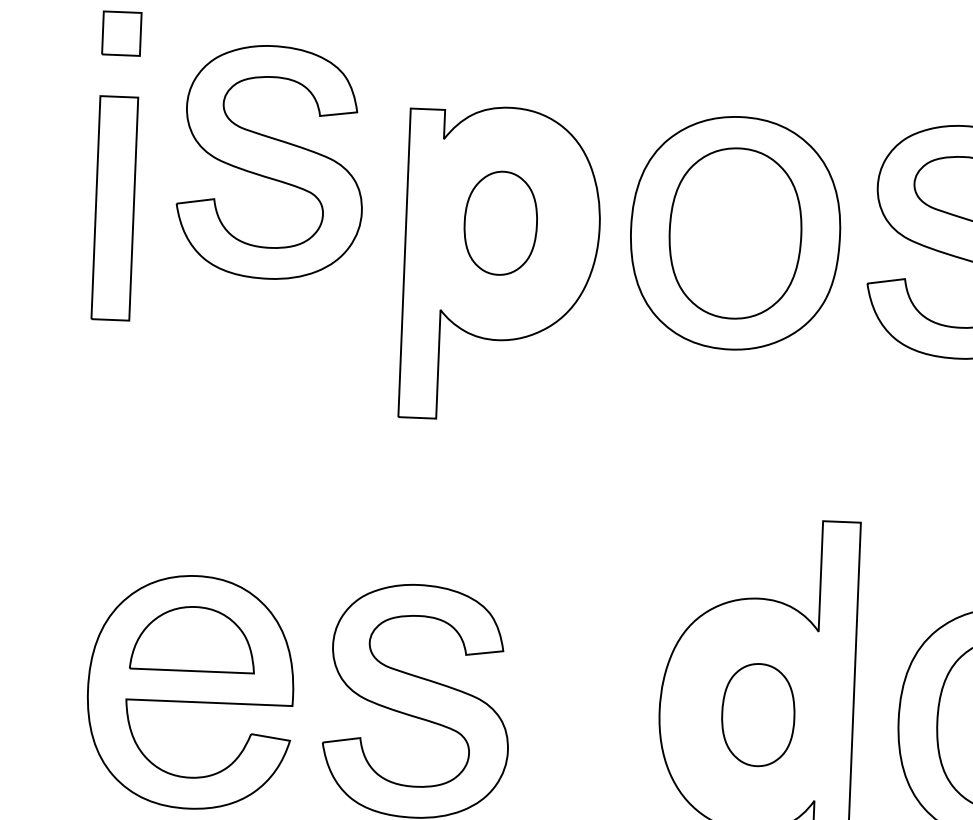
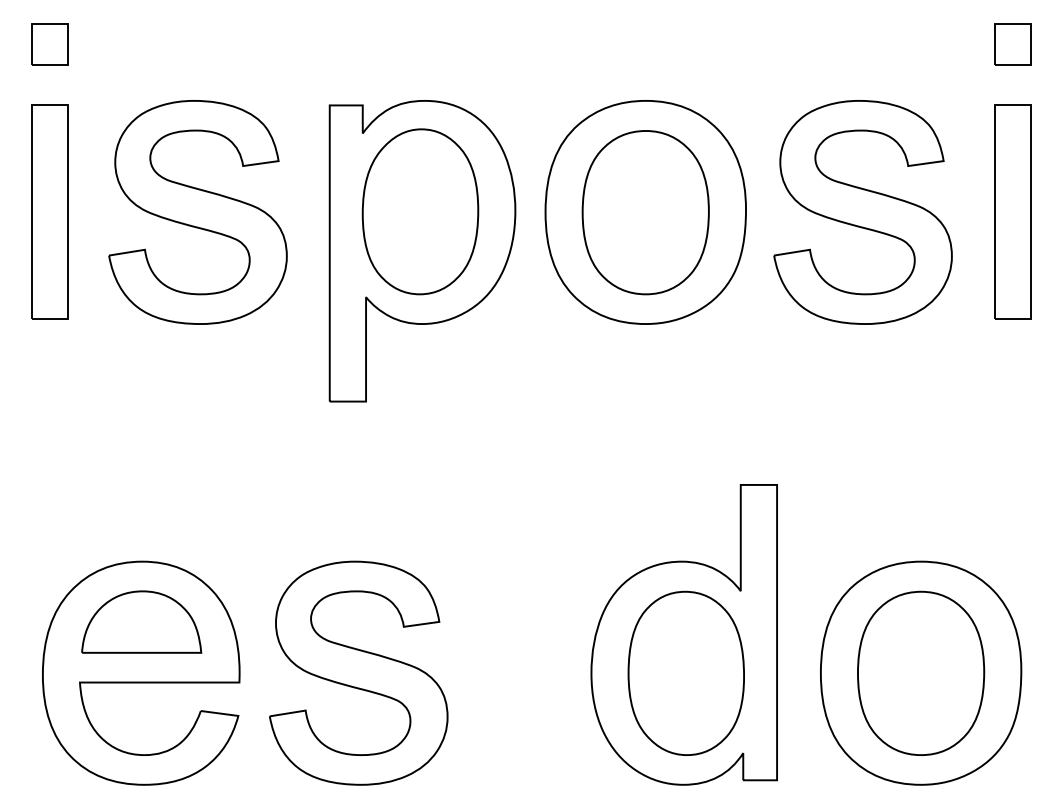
part: (270, 162) -> (197, 212), moved
part: (500, 222) -> (420, 211), size x1.67
part: (757, 714) -> (685, 672), size x1.67

